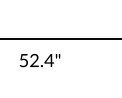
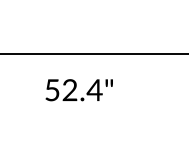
text: (40, 60) -> (80, 90), moved

